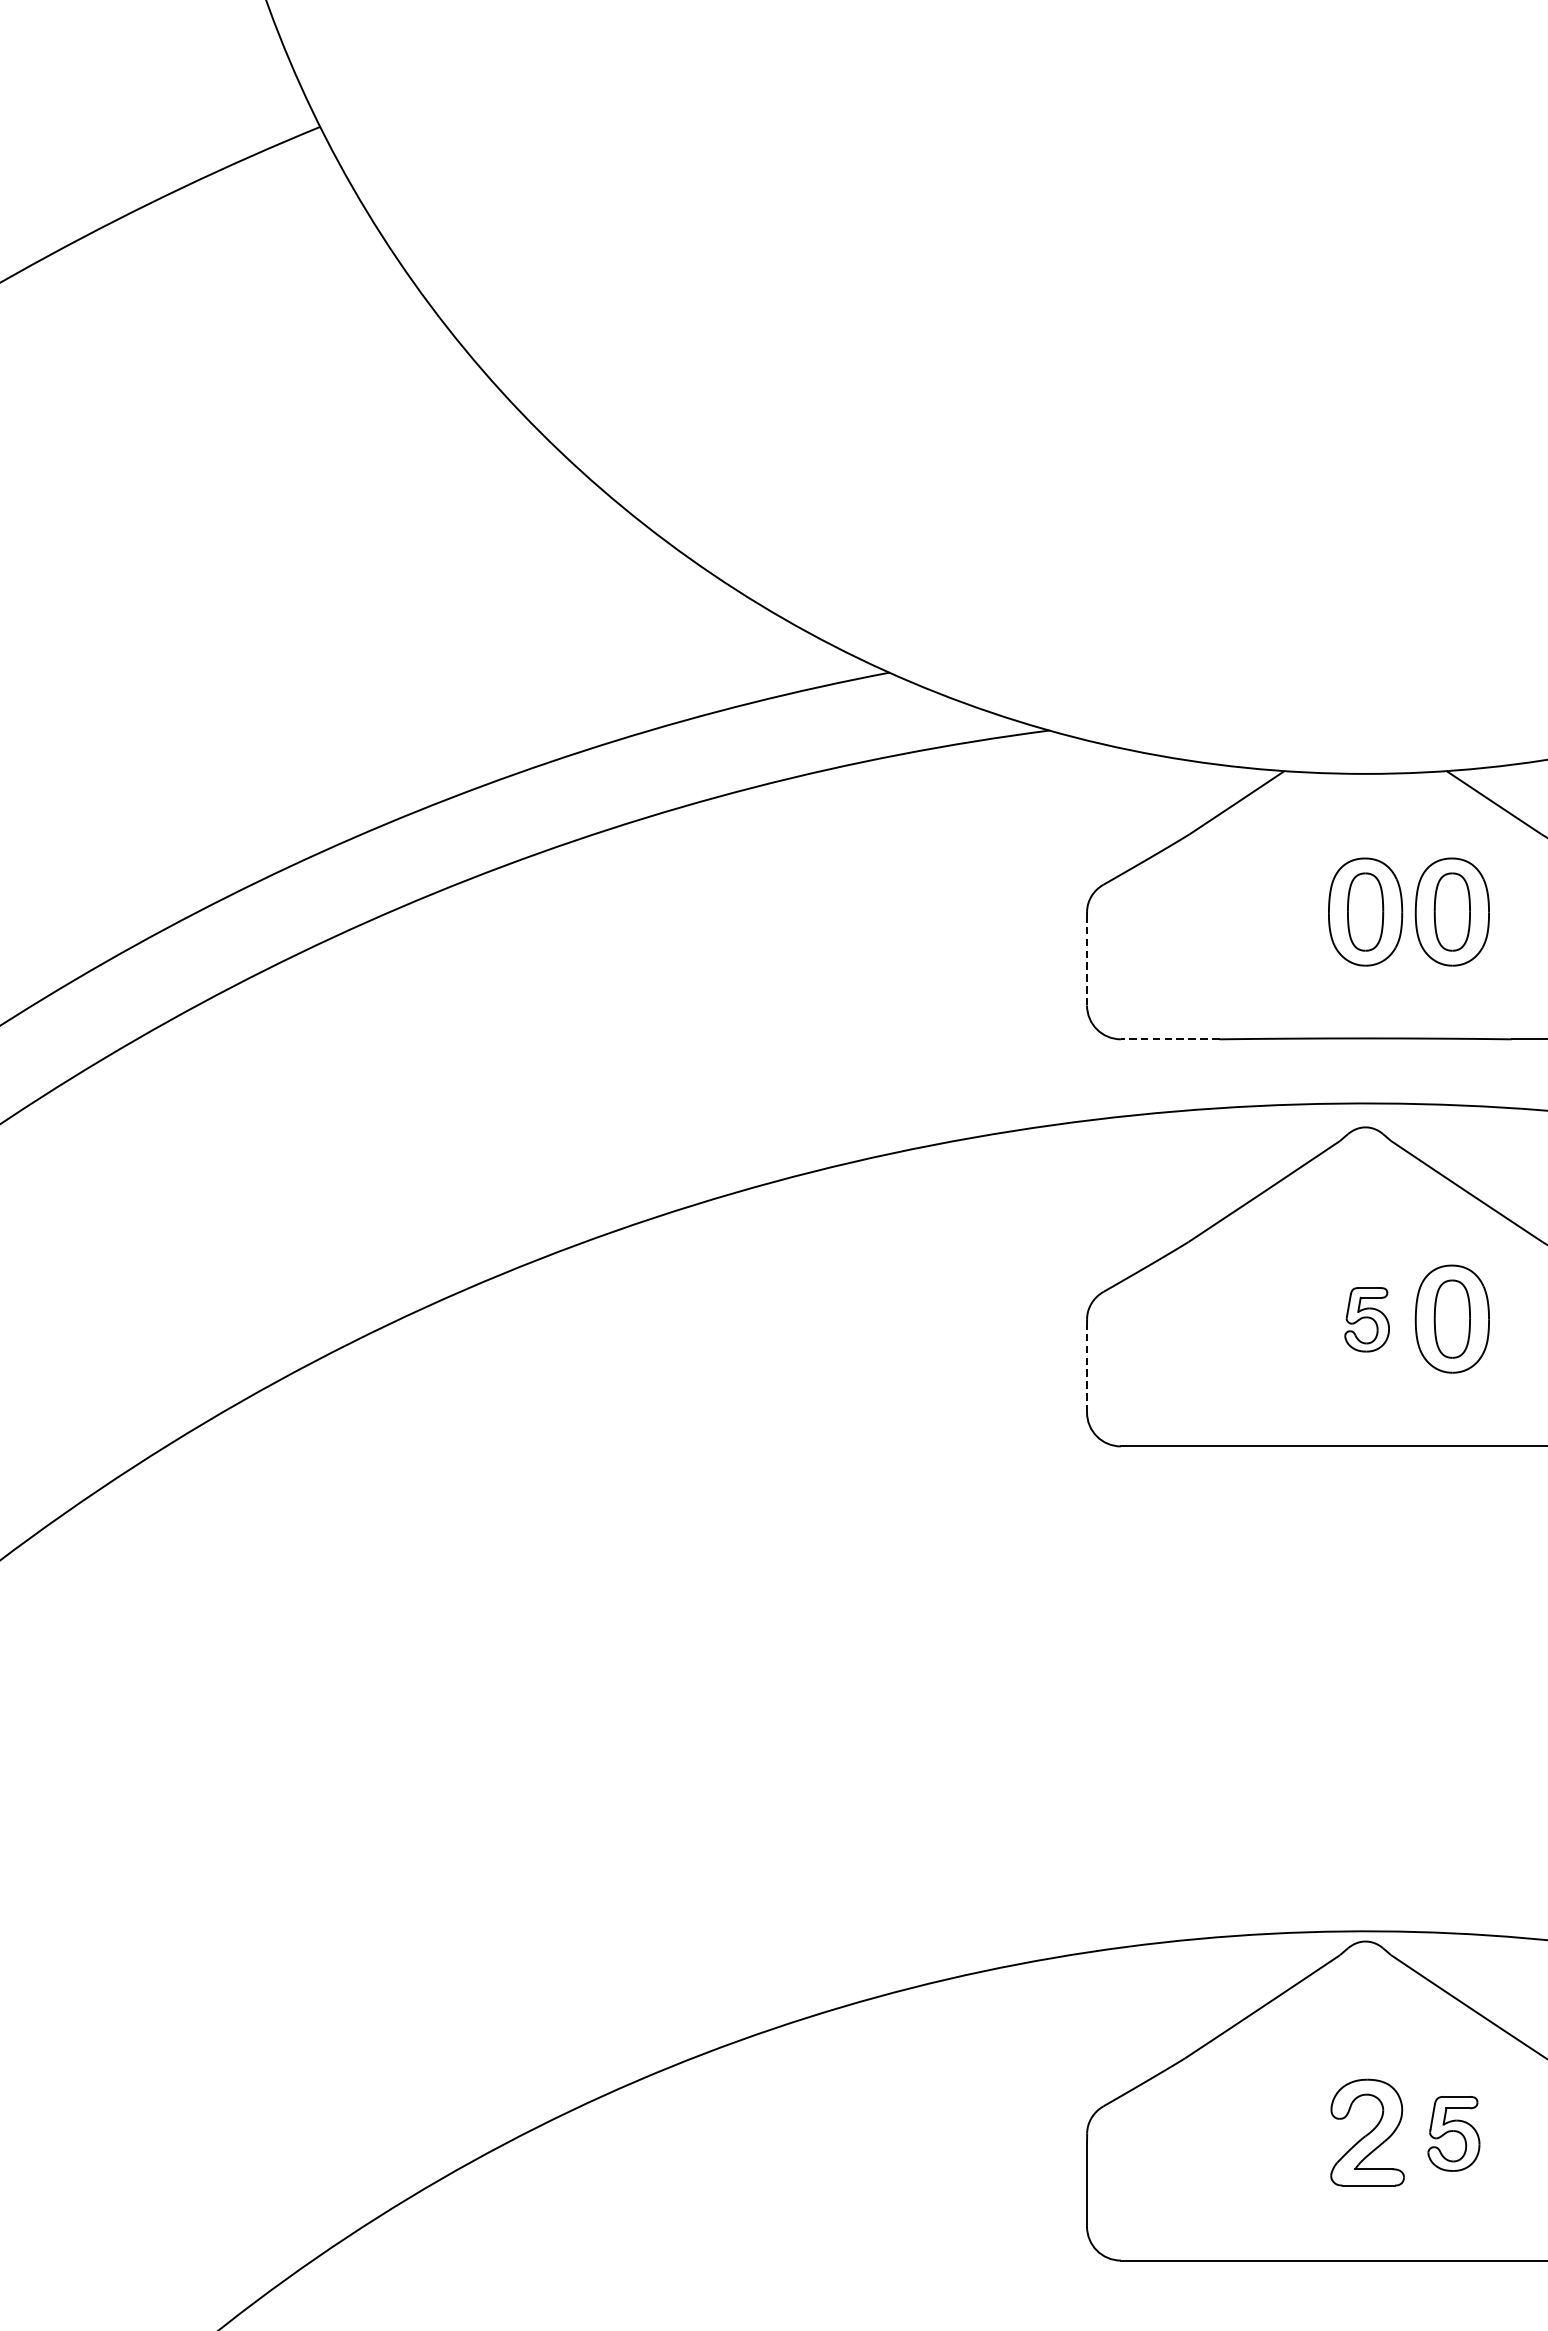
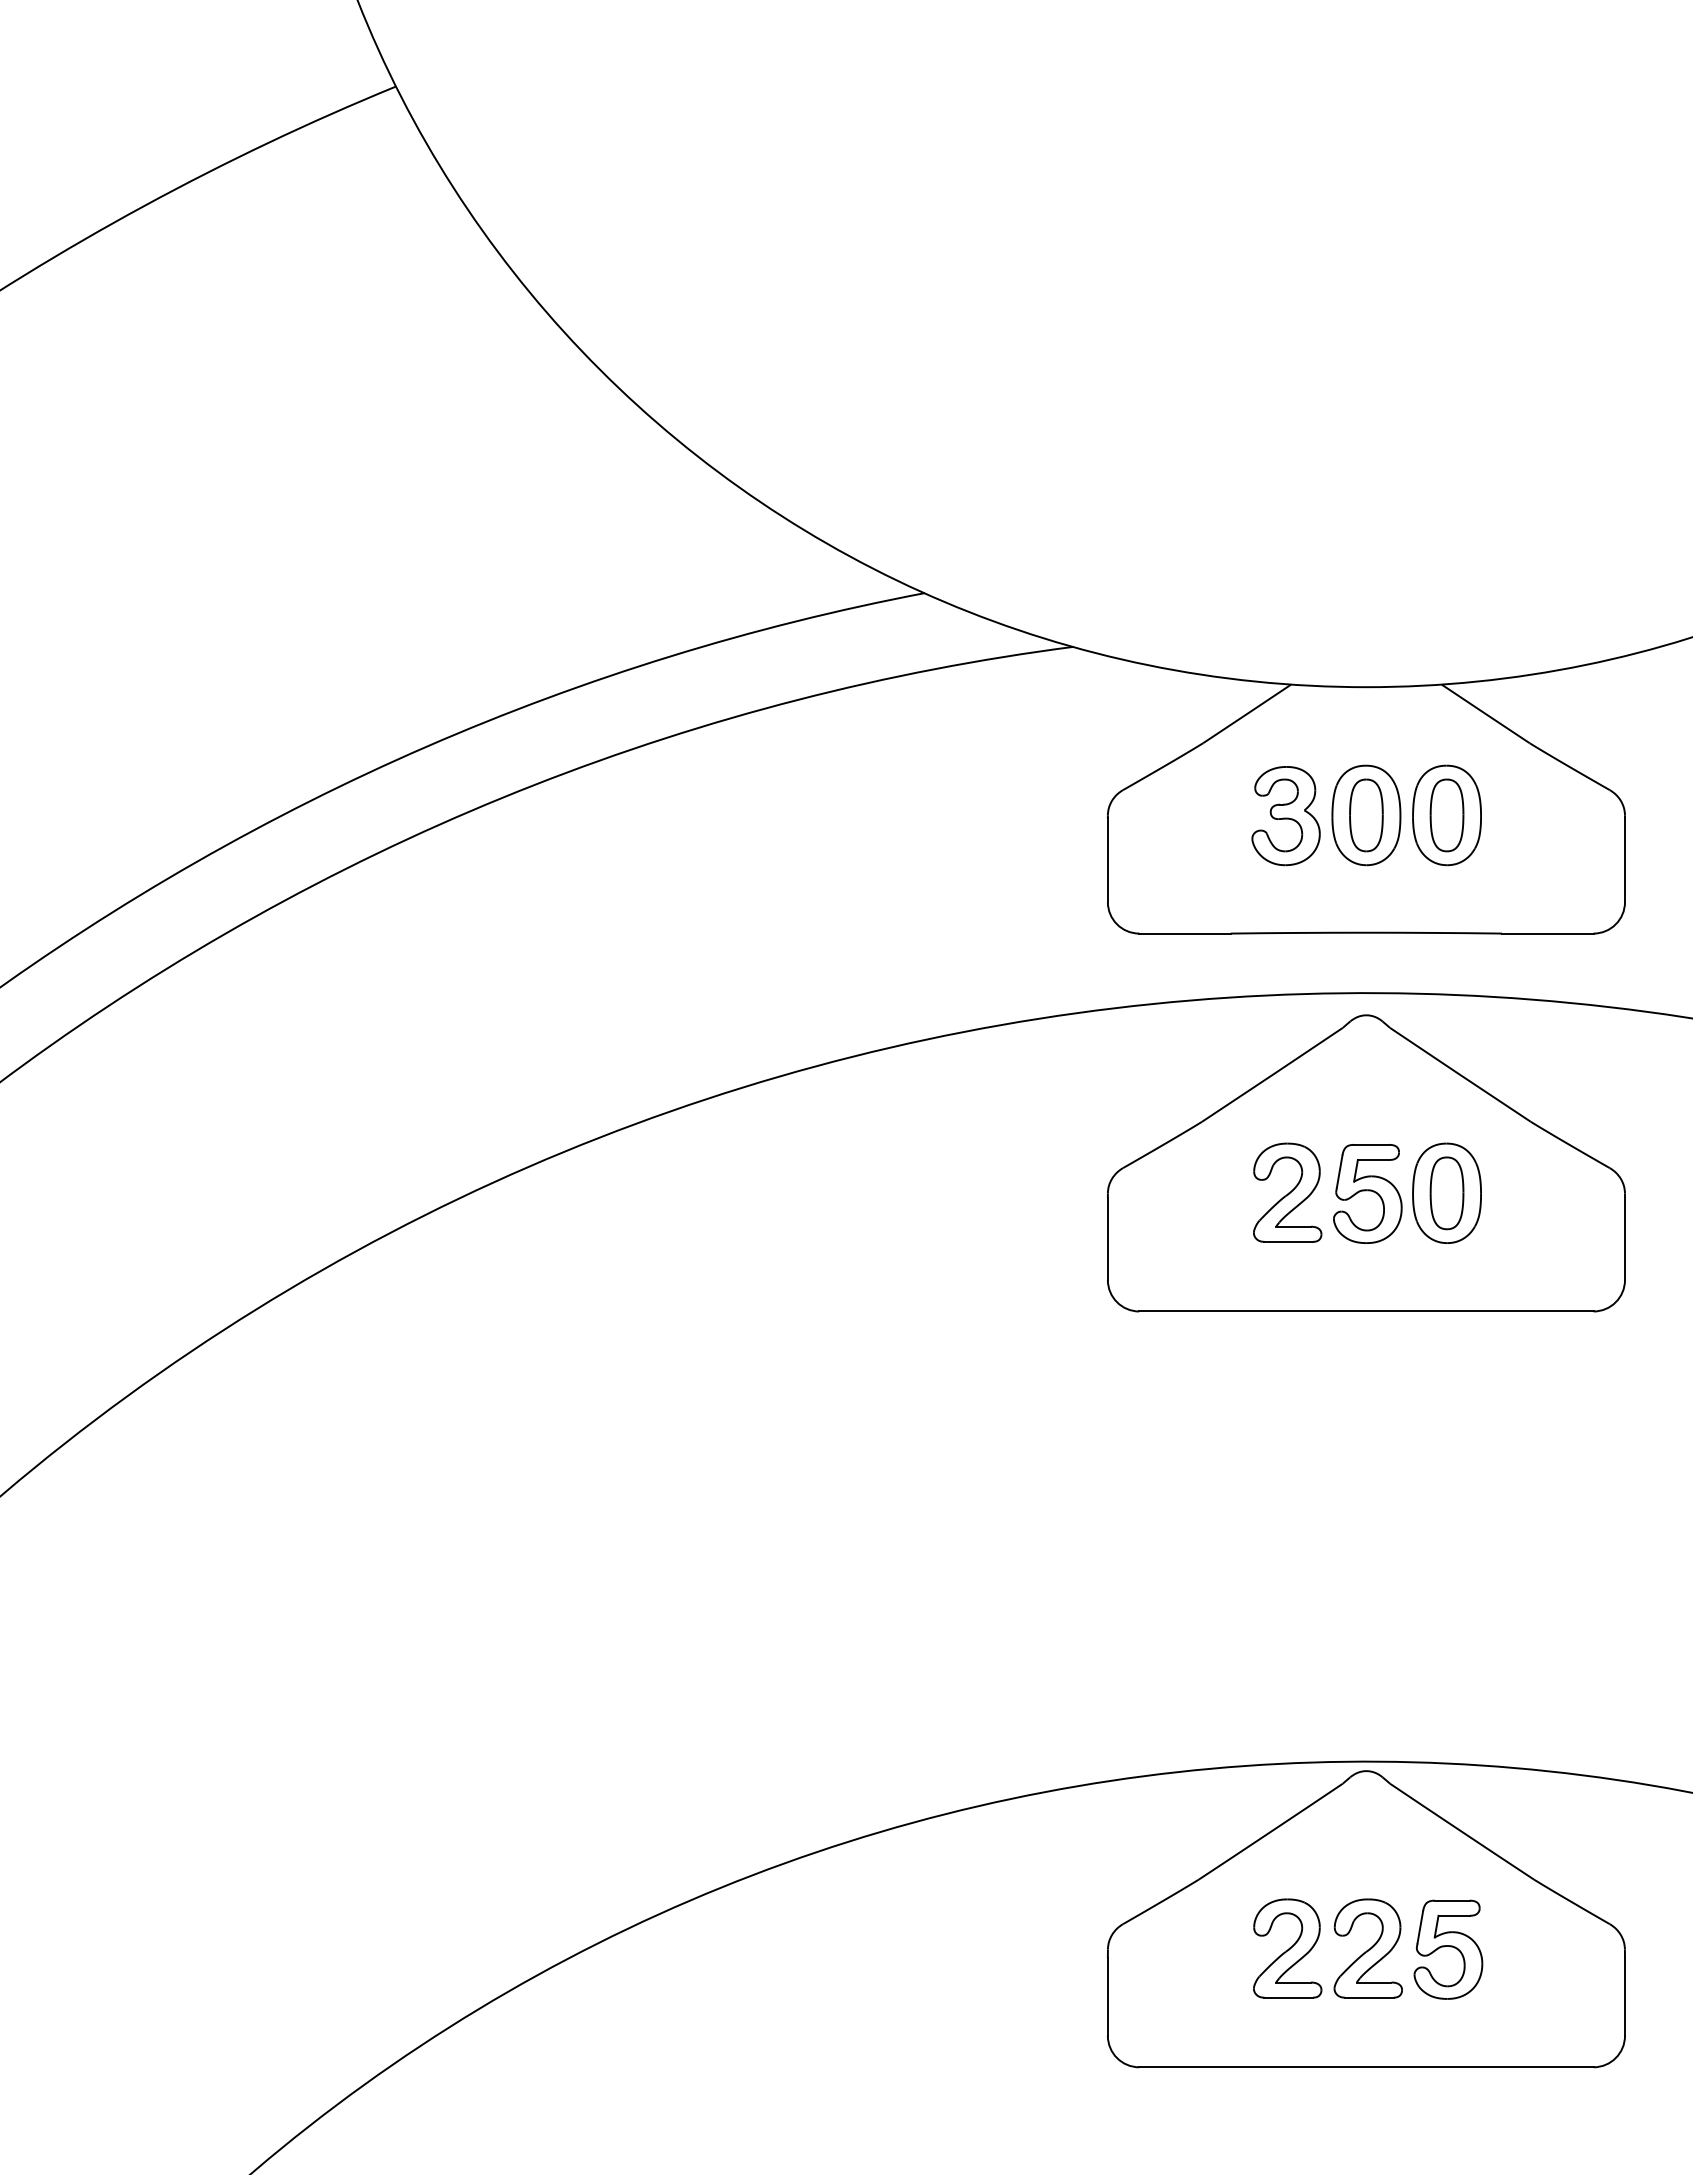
part: (1278, 913) -> (1285, 816), added
line: (1086, 960) -> (1107, 860), dashed -> solid
line: (1170, 1039) -> (1185, 933), dashed -> solid
part: (1280, 1318) -> (1287, 1192), added
part: (1366, 1319) -> (1367, 1193), size x1.67
line: (1086, 1367) -> (1107, 1238), dashed -> solid
part: (1280, 2132) -> (1287, 1948), added
part: (1453, 2133) -> (1448, 1949), size x1.43

